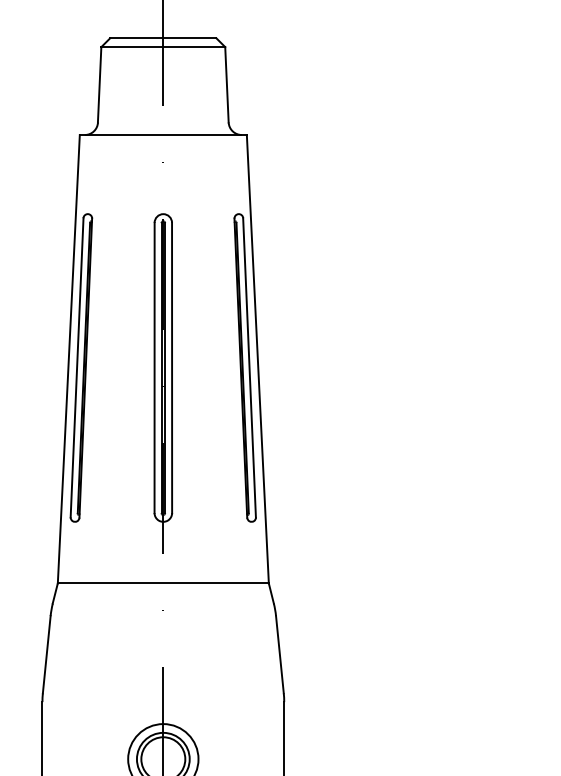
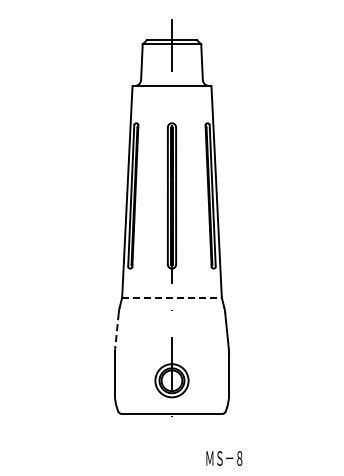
line: (164, 582) -> (172, 297), solid -> dashed
line: (45, 654) -> (116, 331), solid -> dashed

